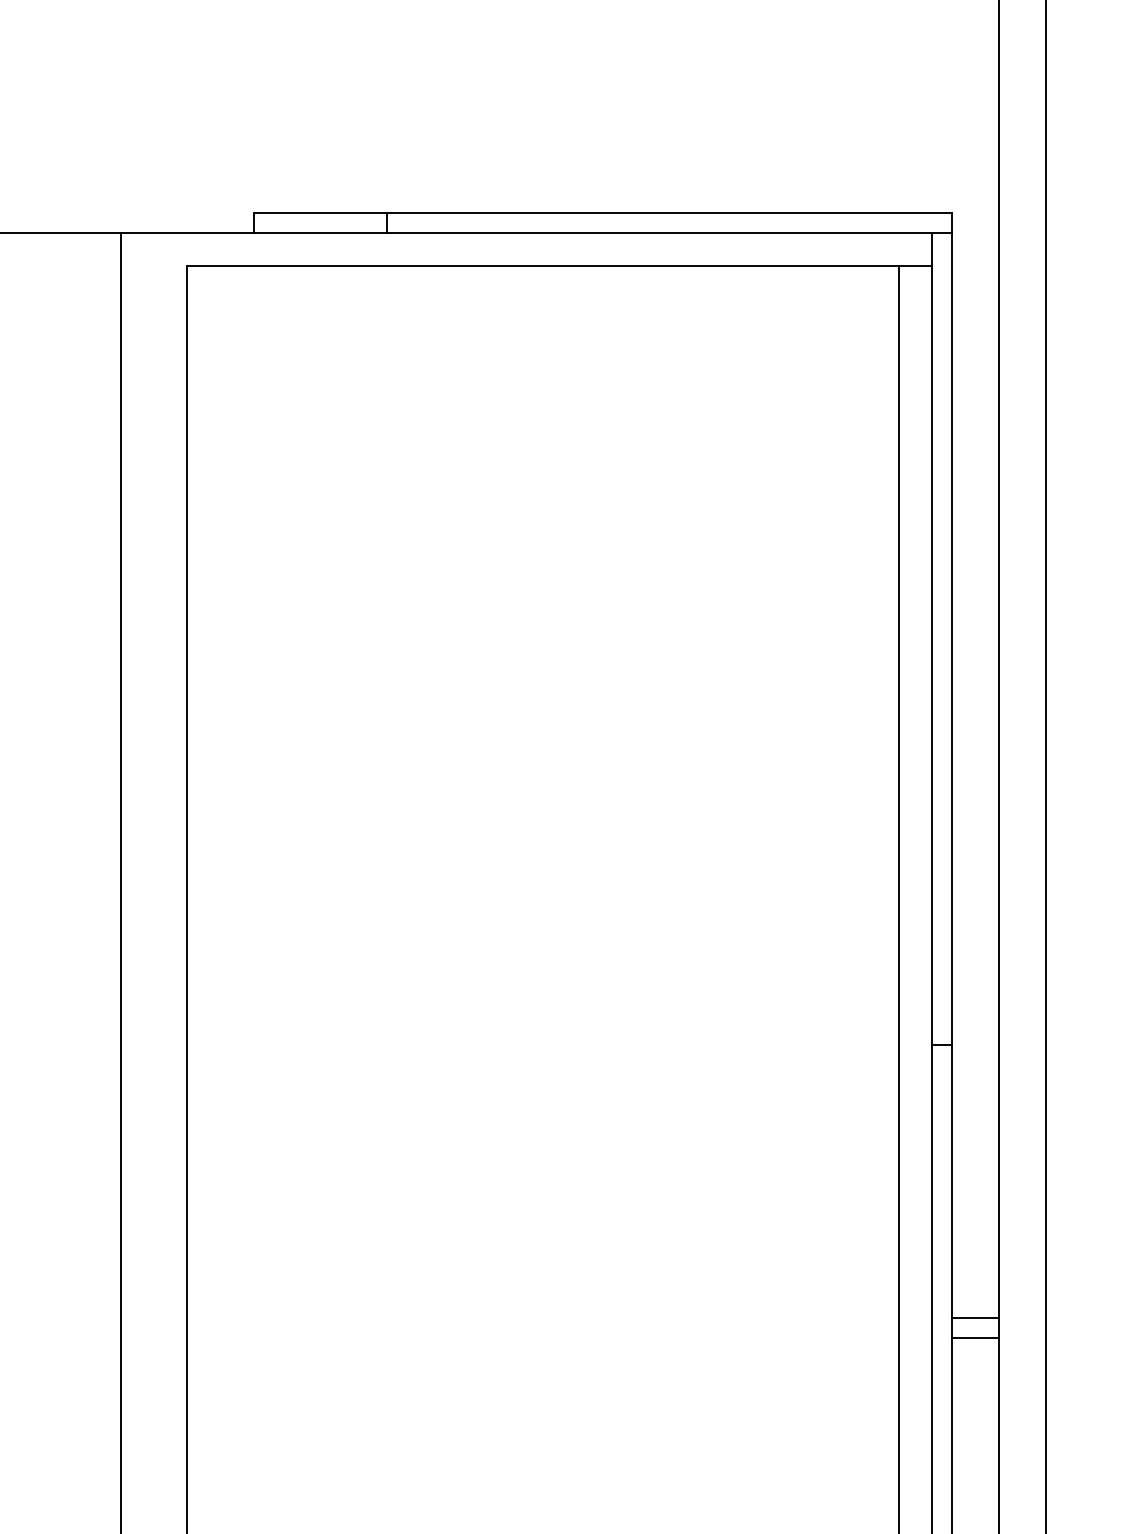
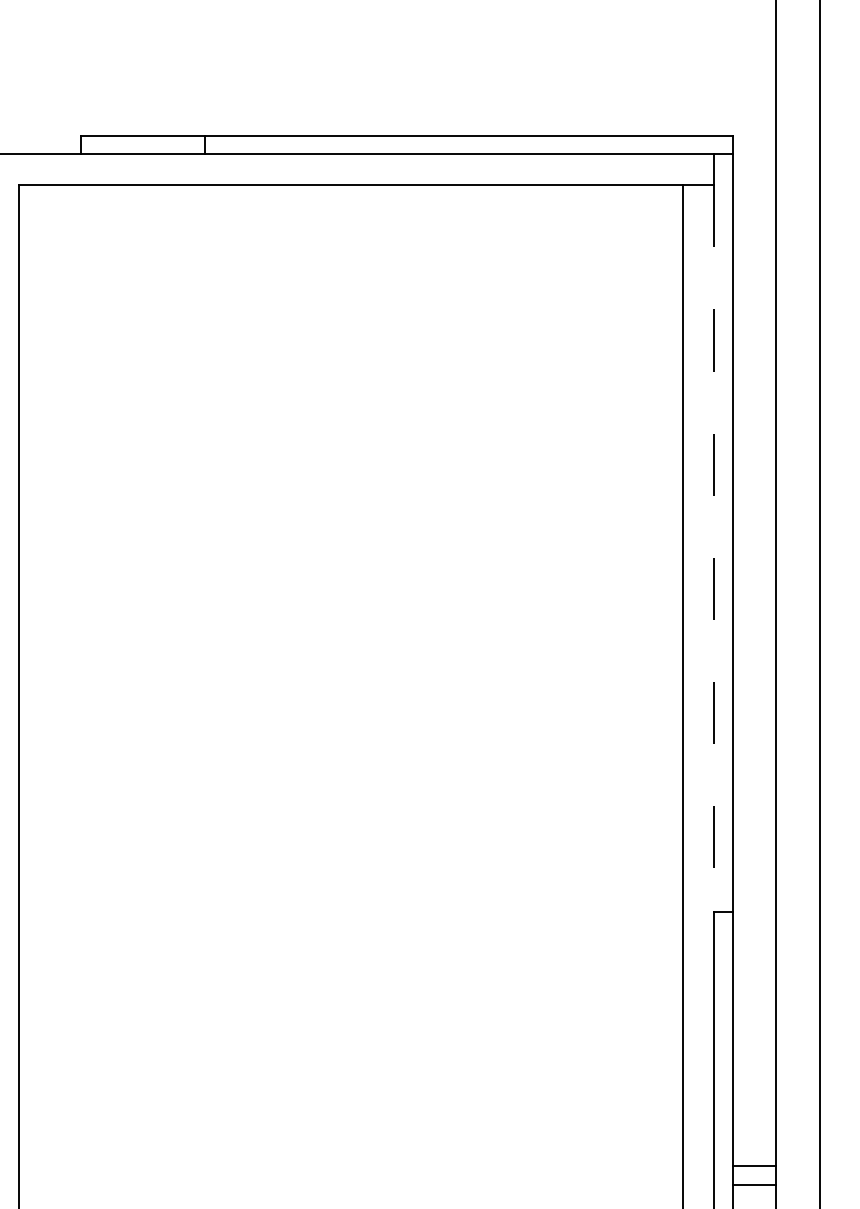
line: (932, 655) -> (714, 548), solid -> dashed

